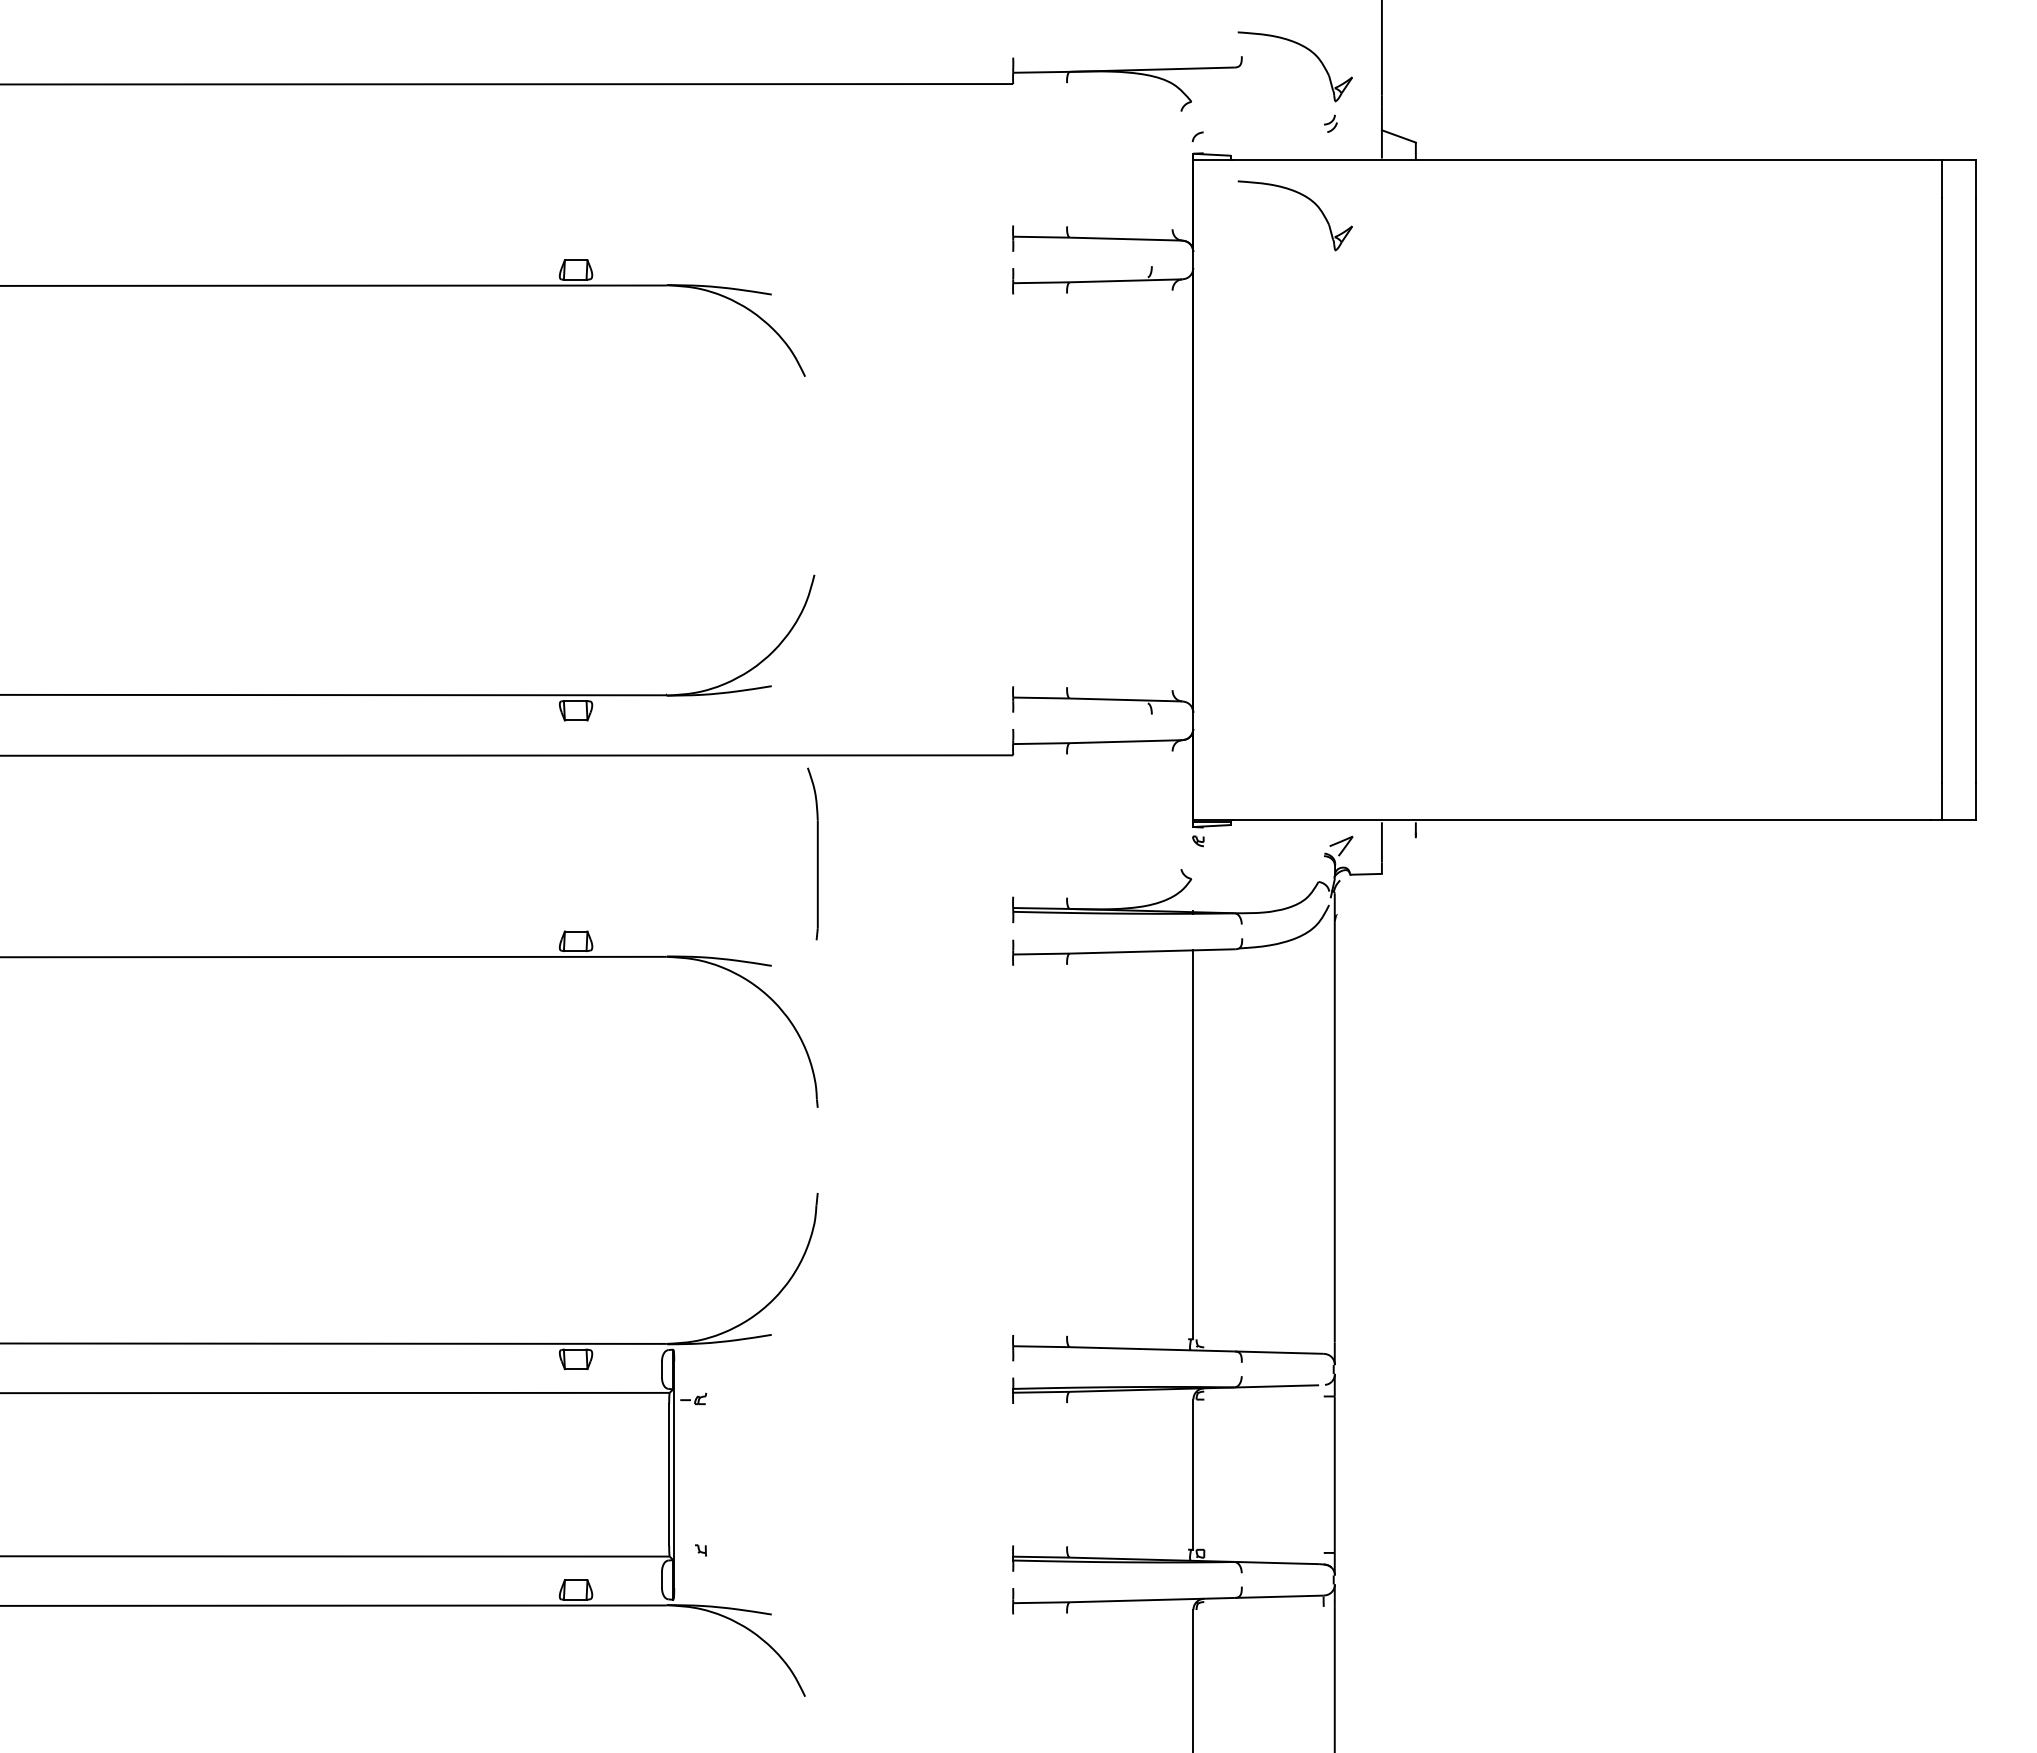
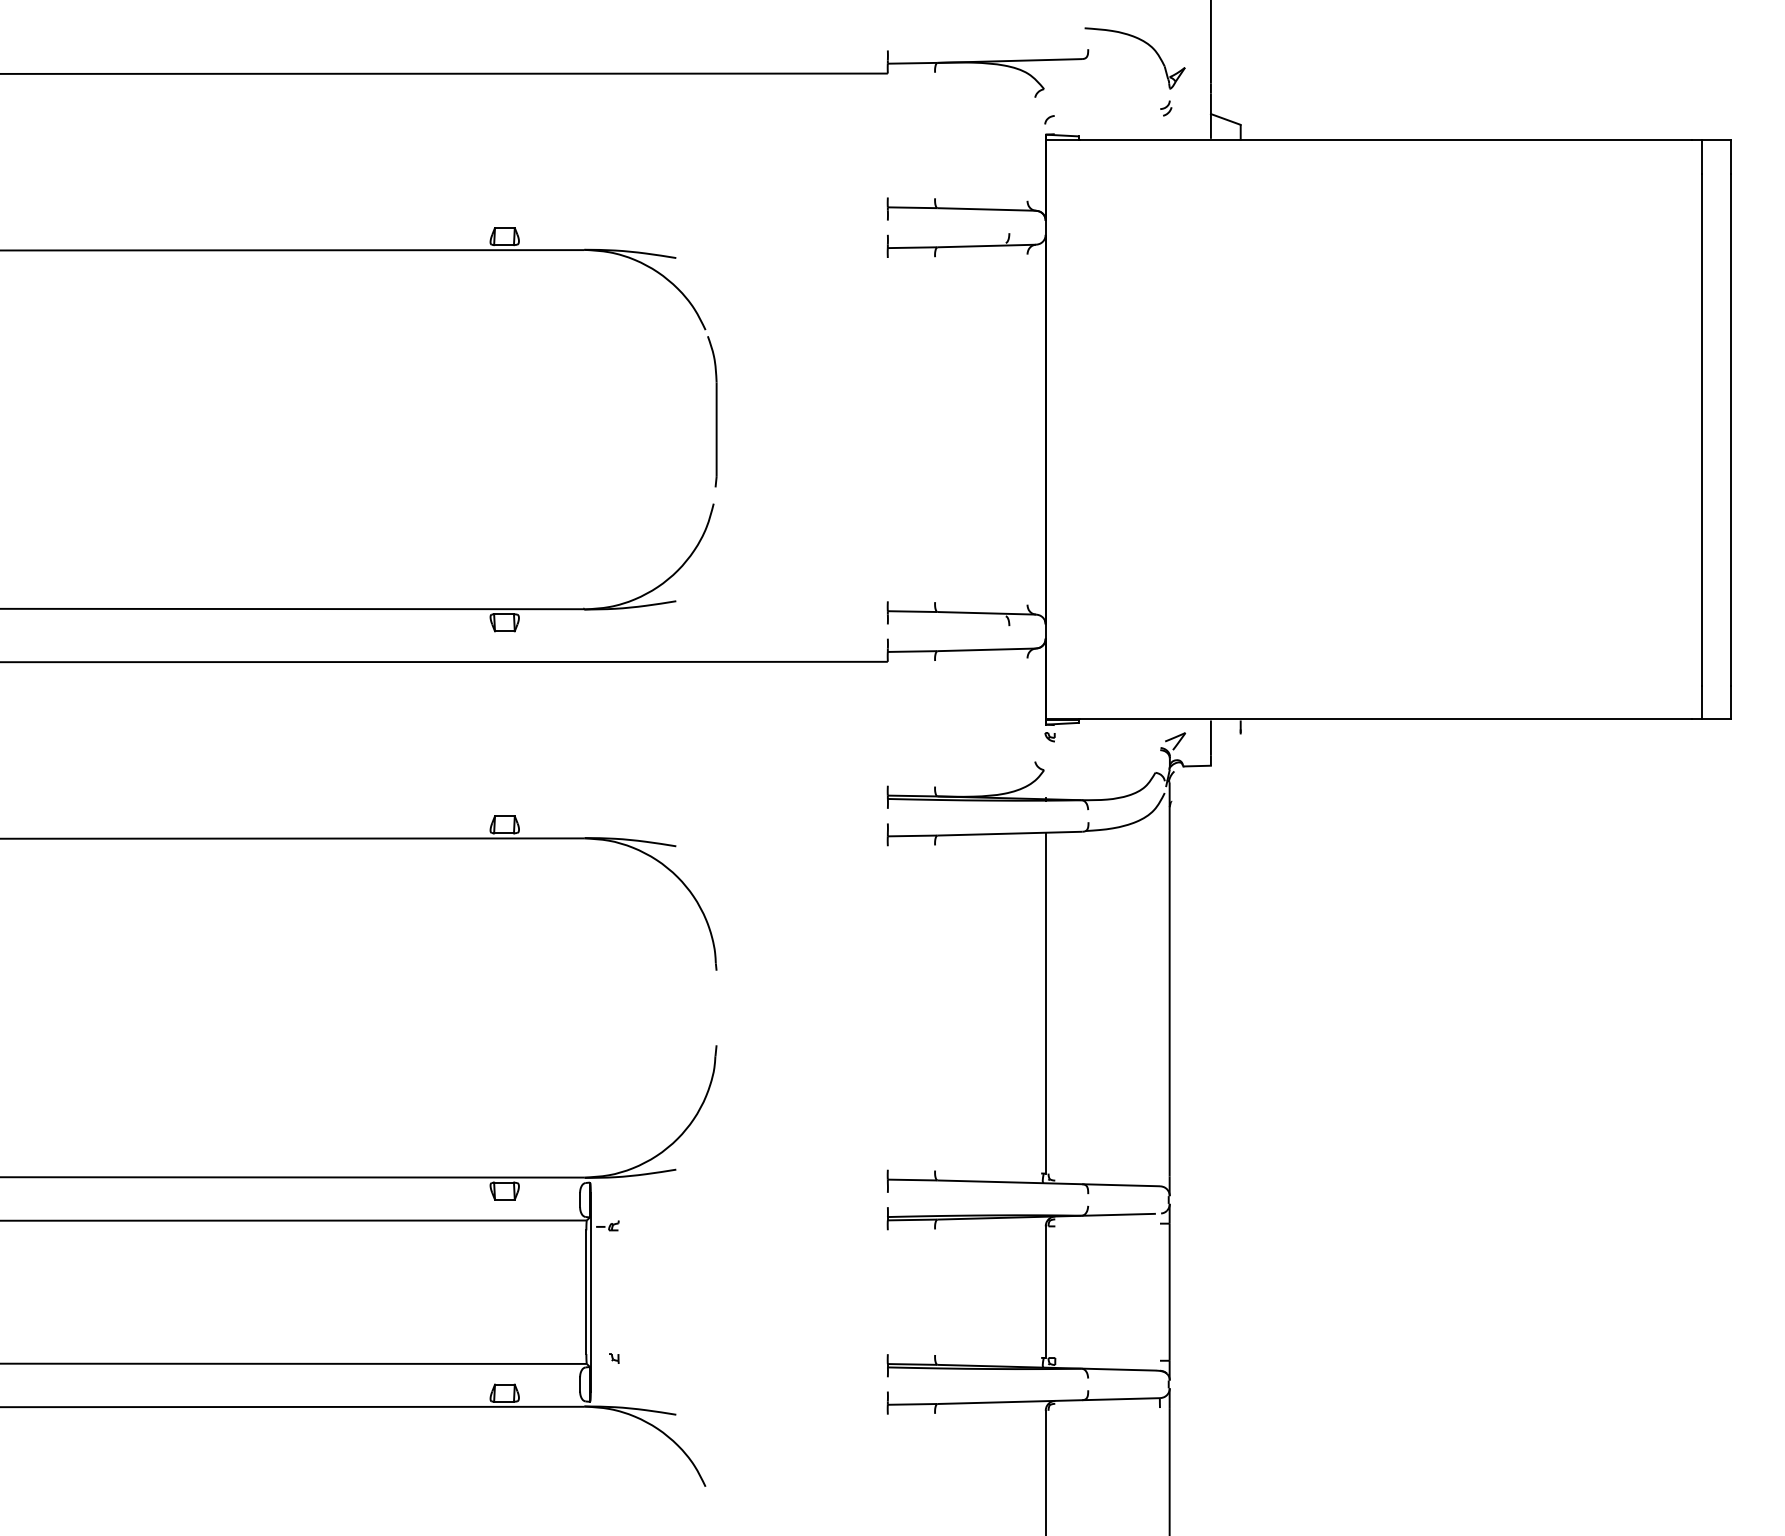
part: (1306, 198) -> (1144, 173), removed
part: (812, 853) -> (711, 411), moved

